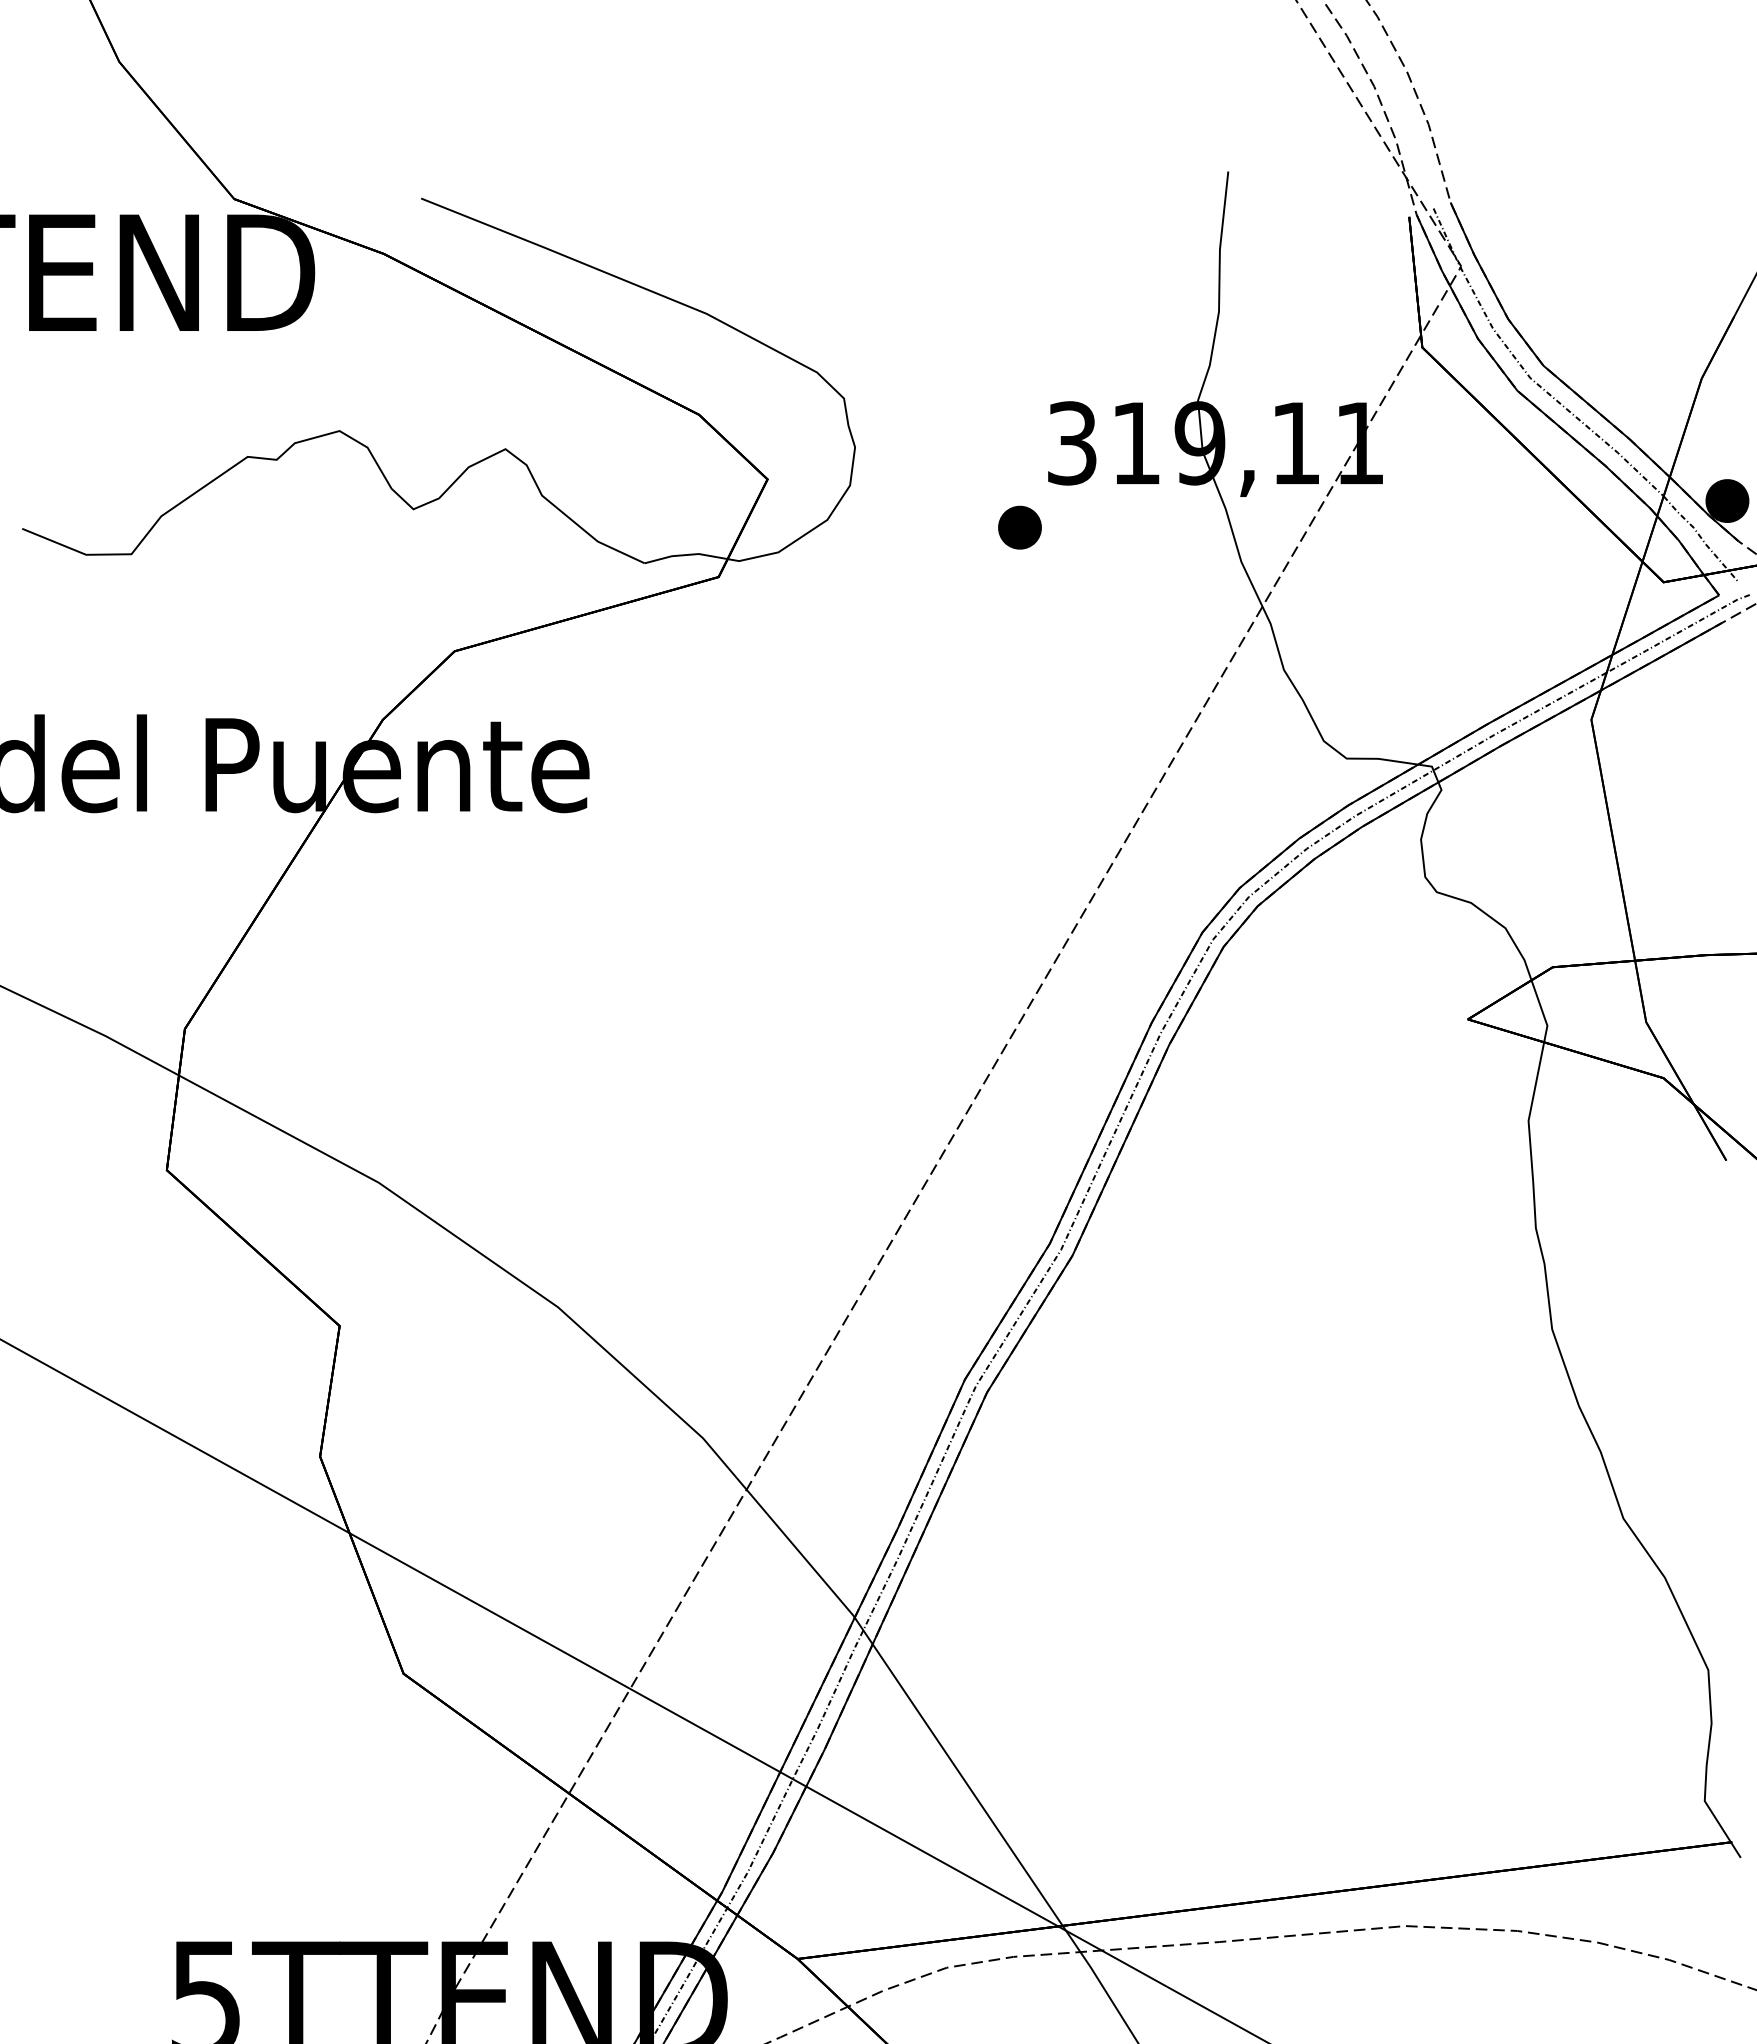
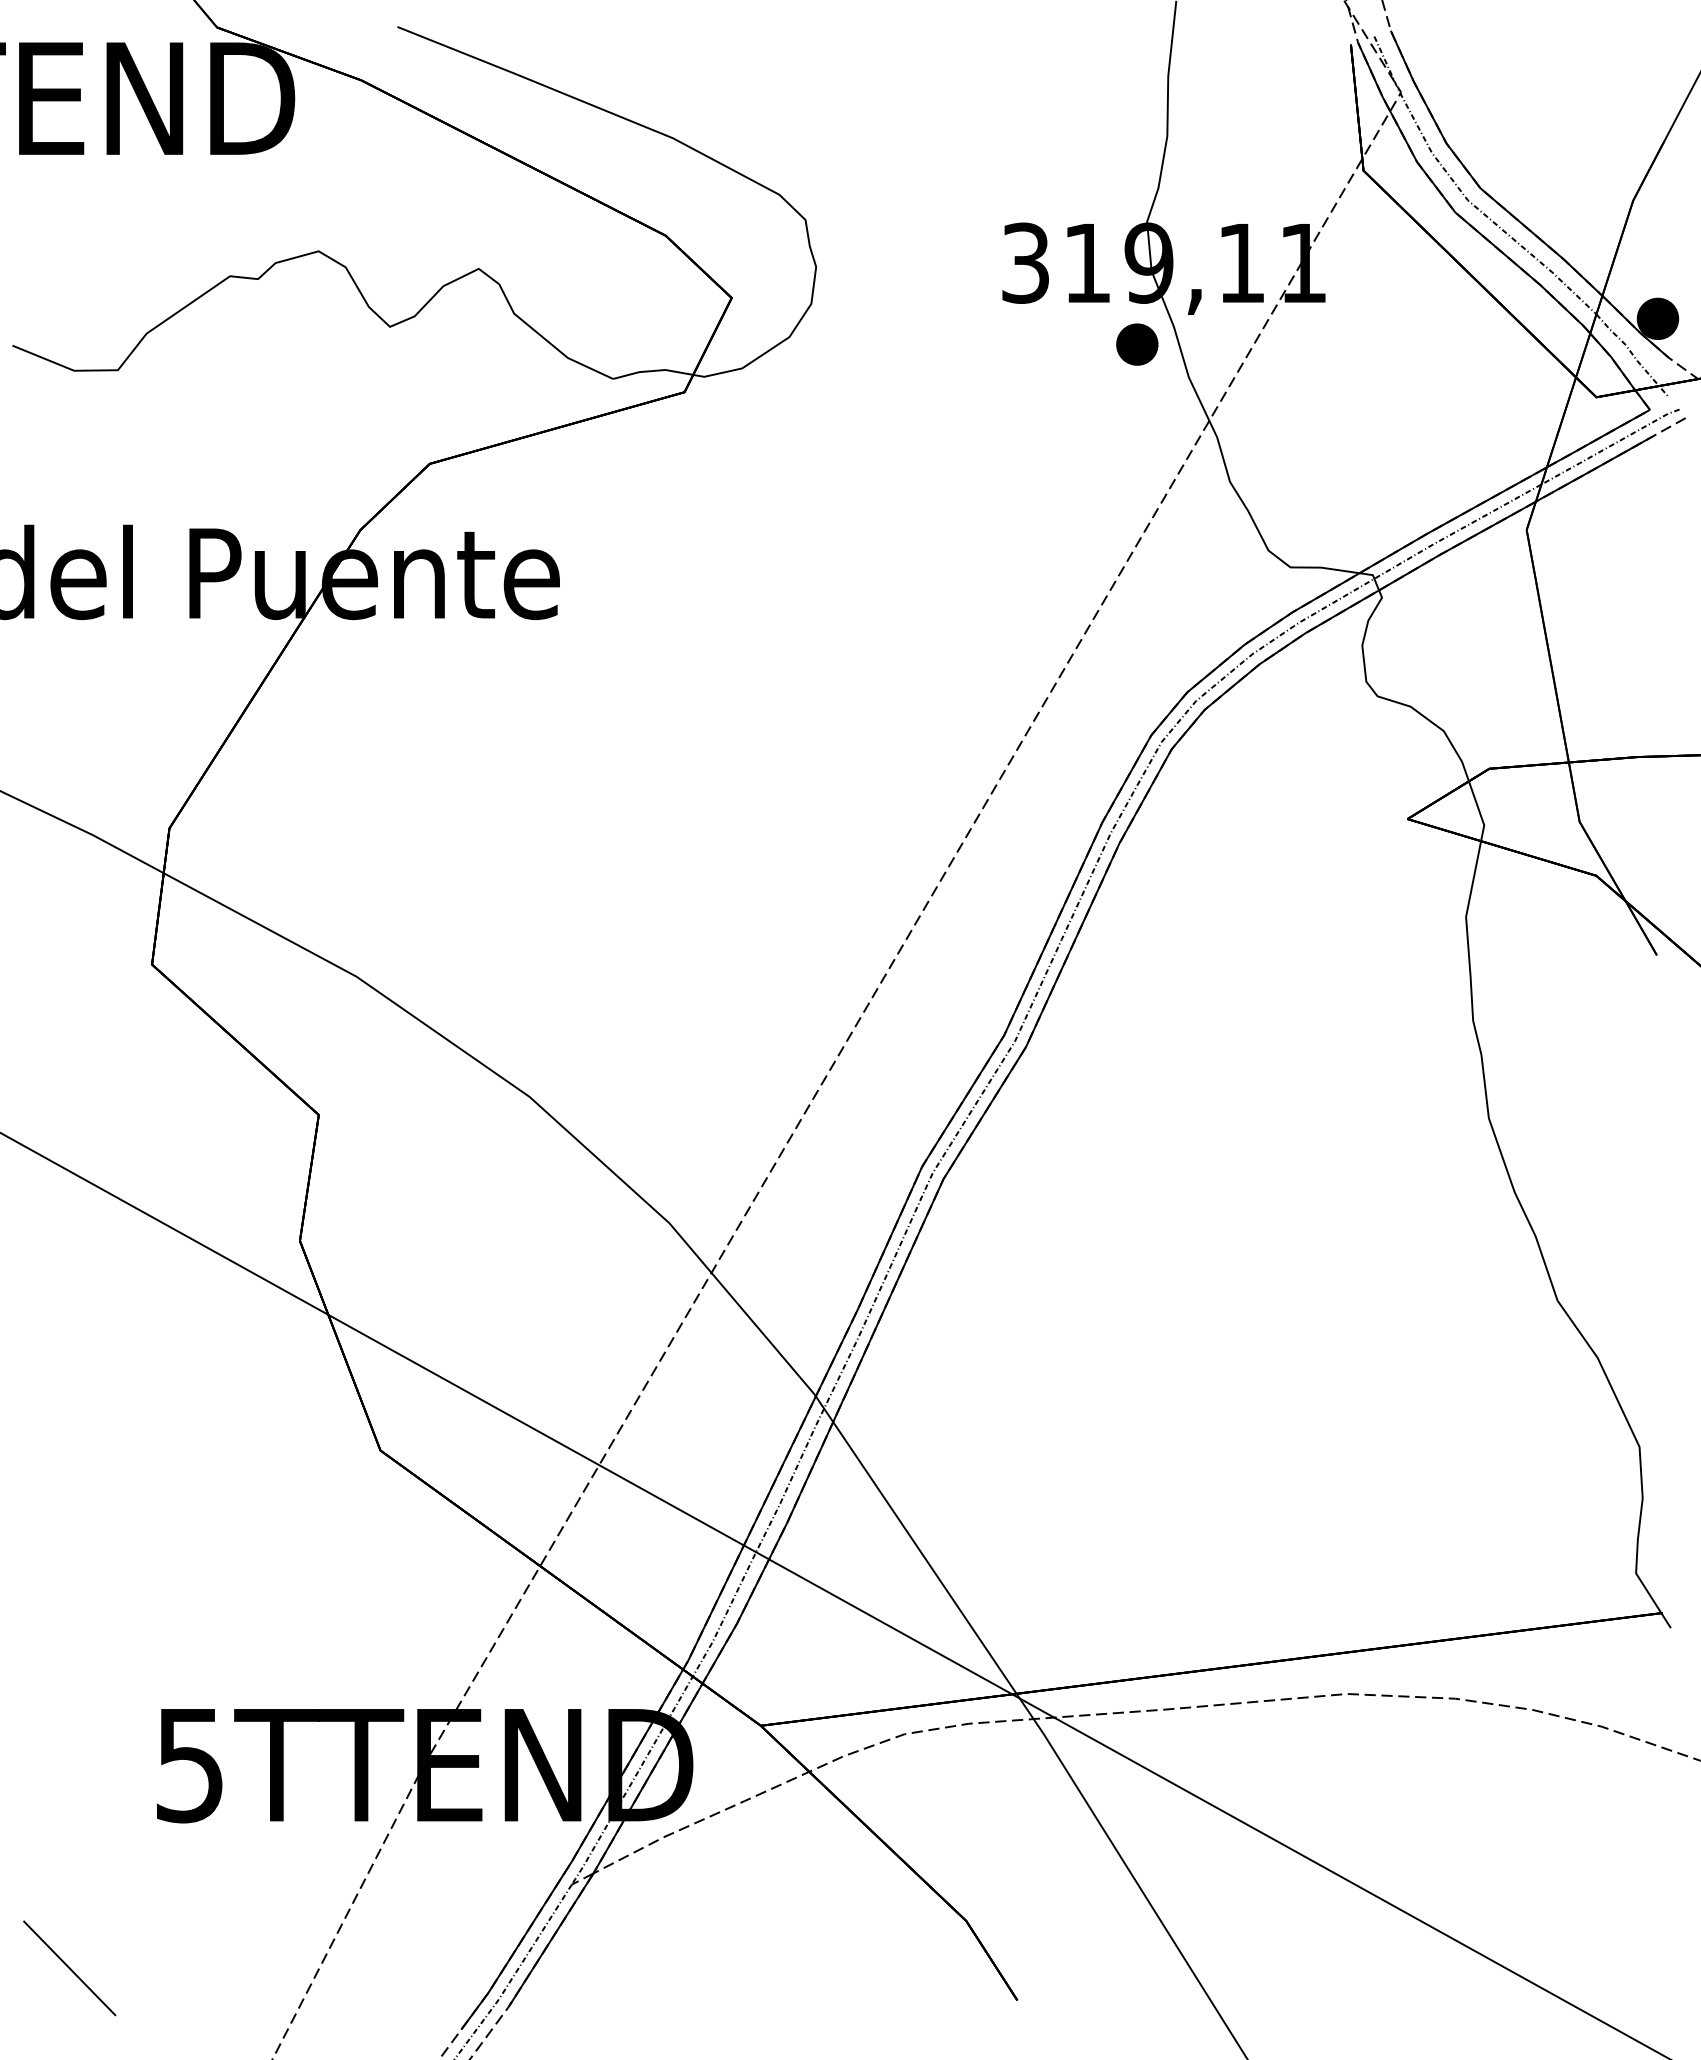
part: (1020, 527) -> (1137, 344), moved

